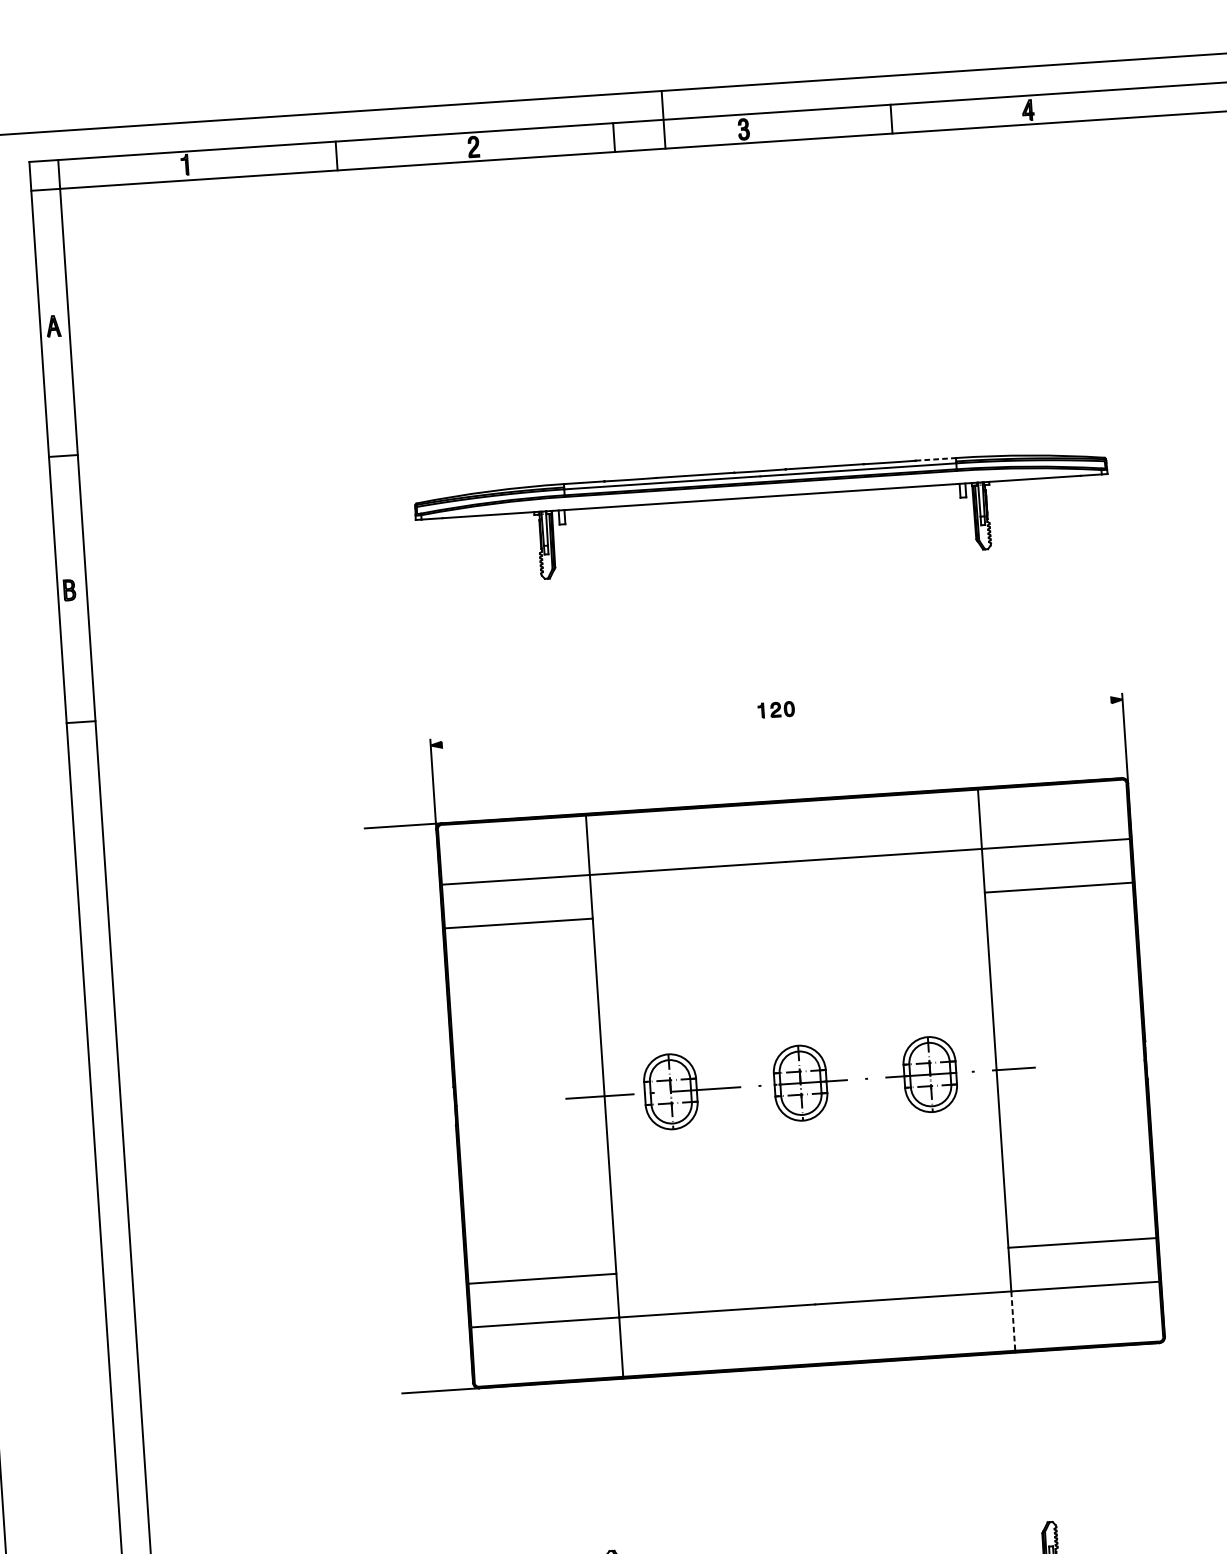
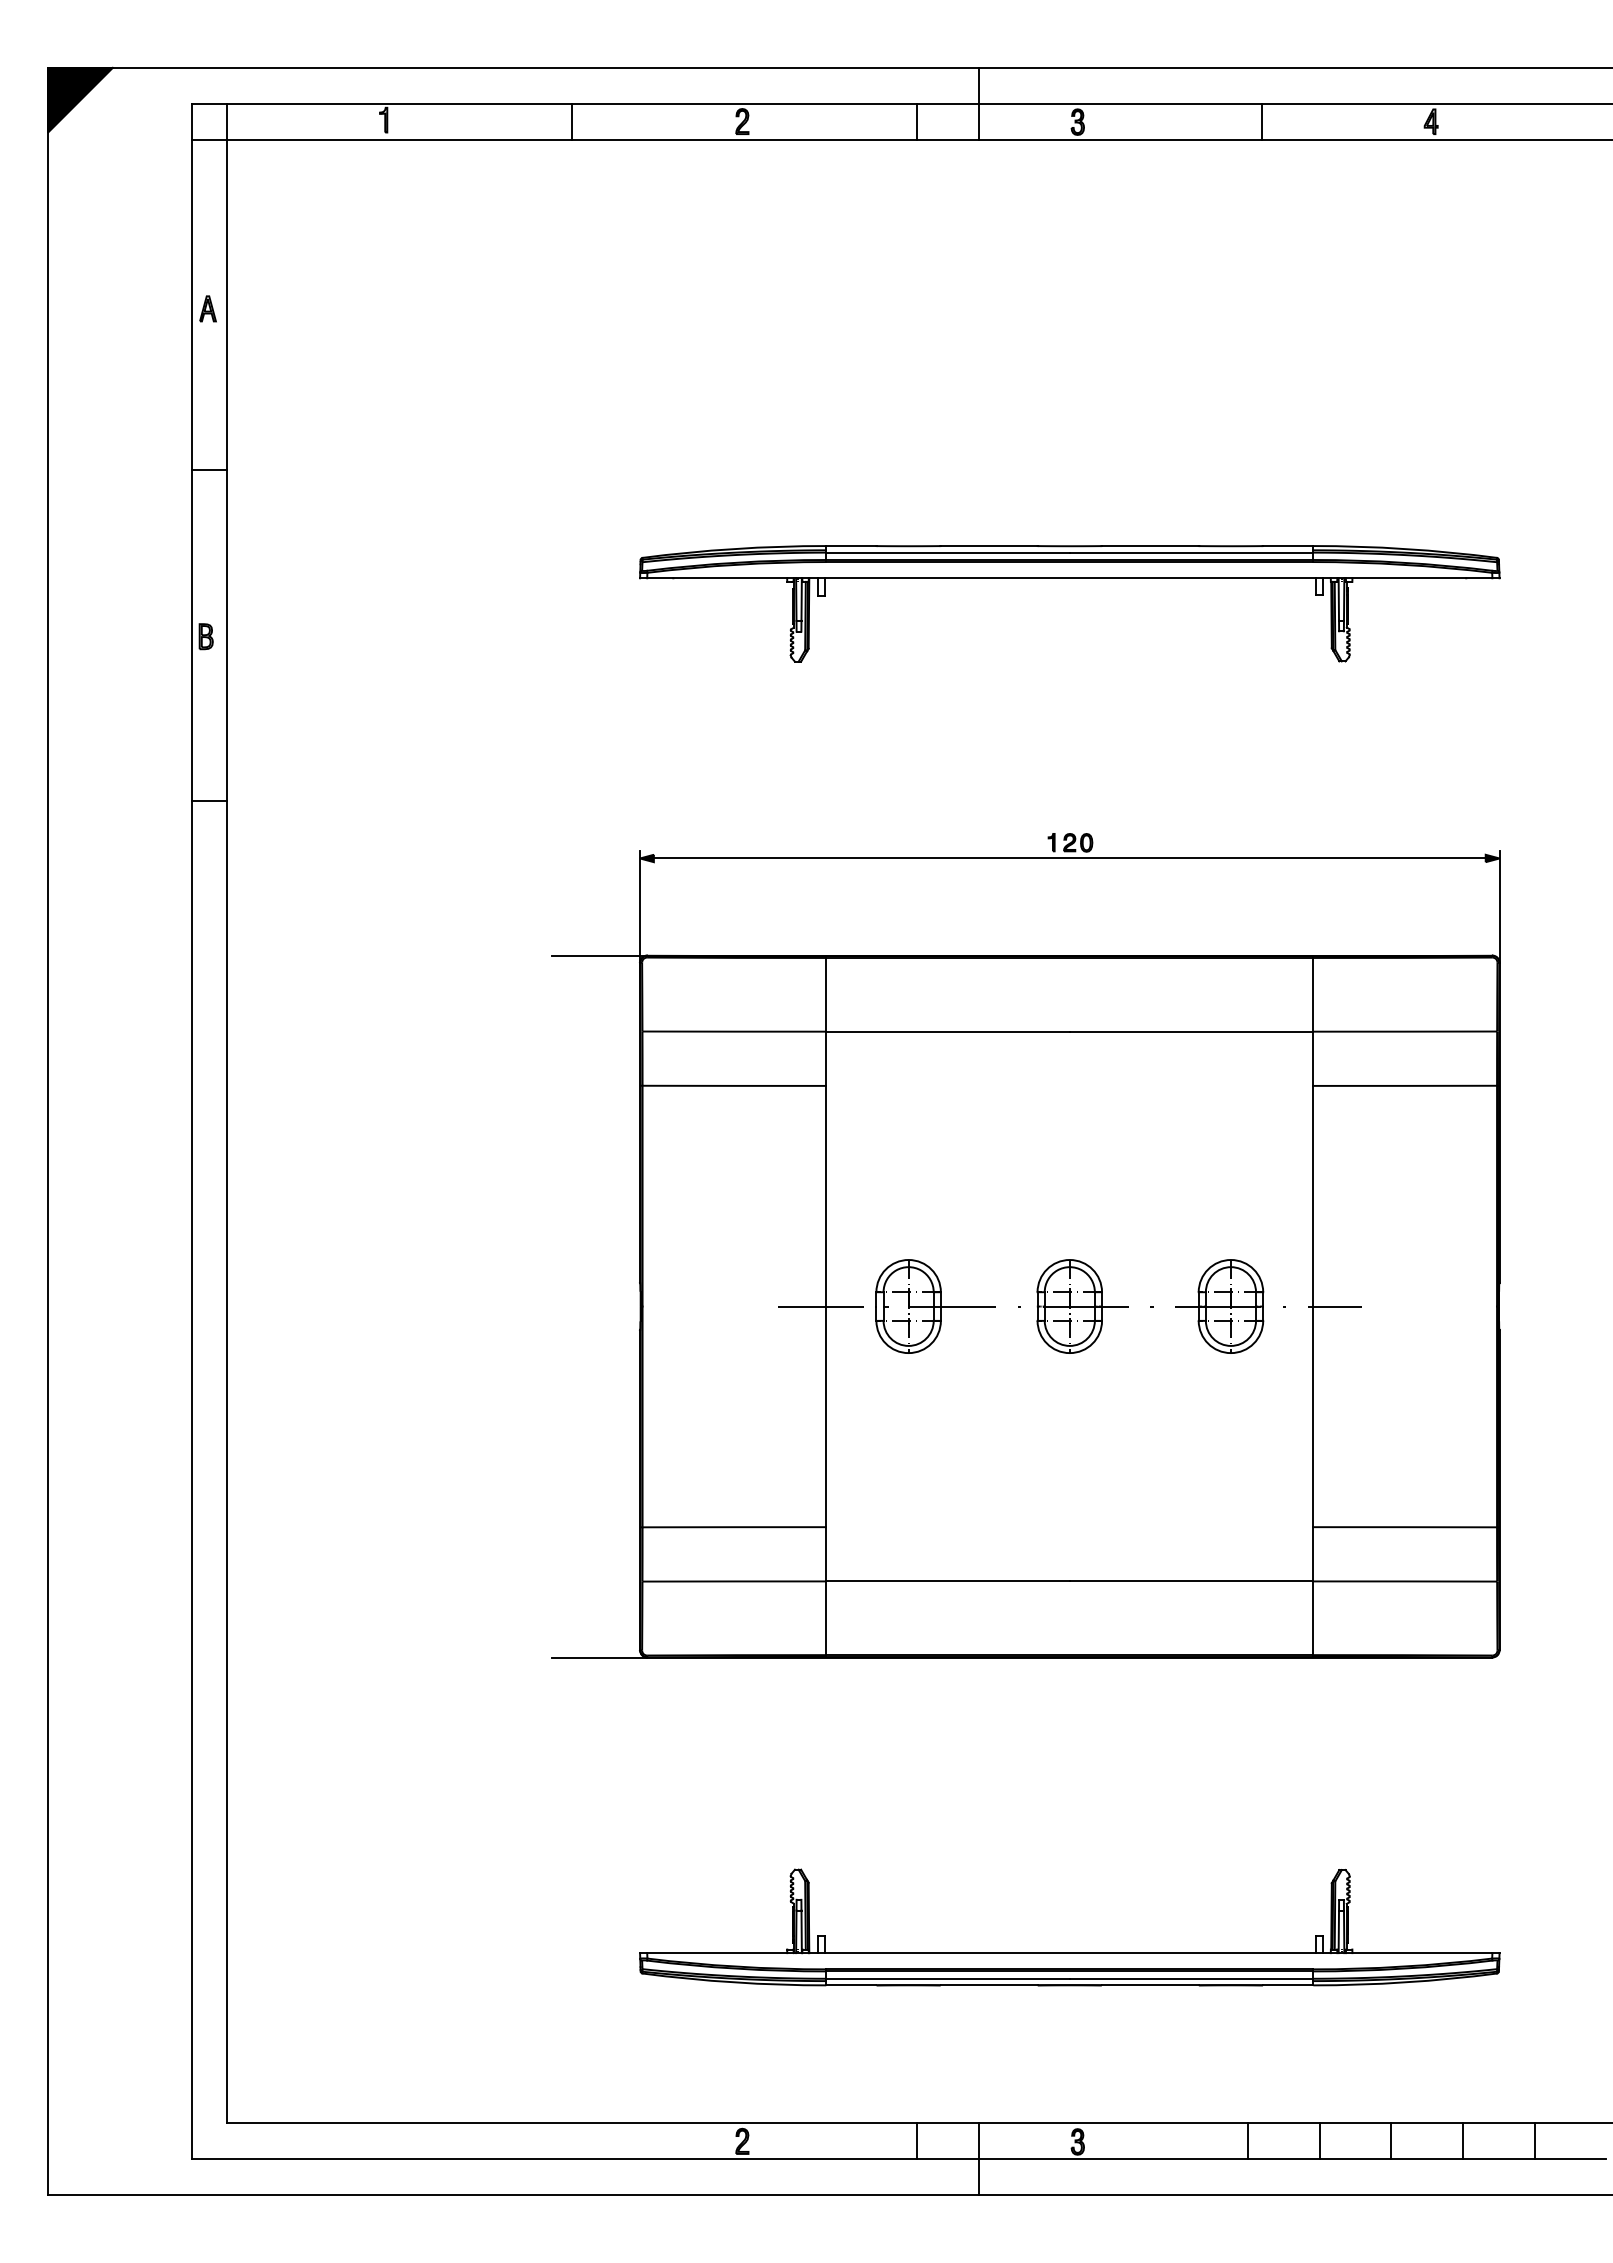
line: (936, 459) -> (1288, 546), dashed -> solid
line: (776, 722) -> (1069, 858), added
line: (1013, 1321) -> (1313, 1618), dashed -> solid

